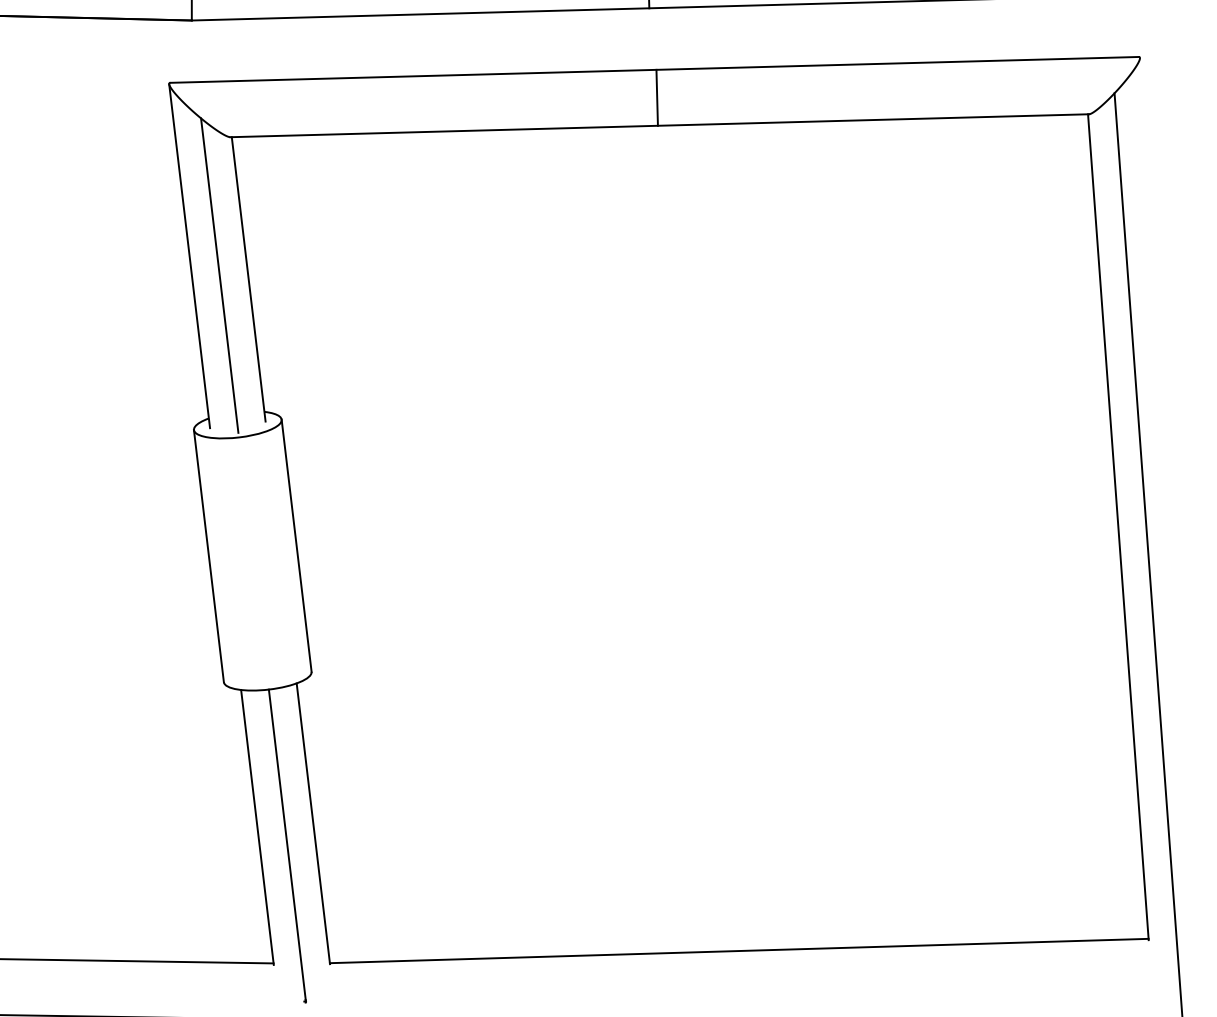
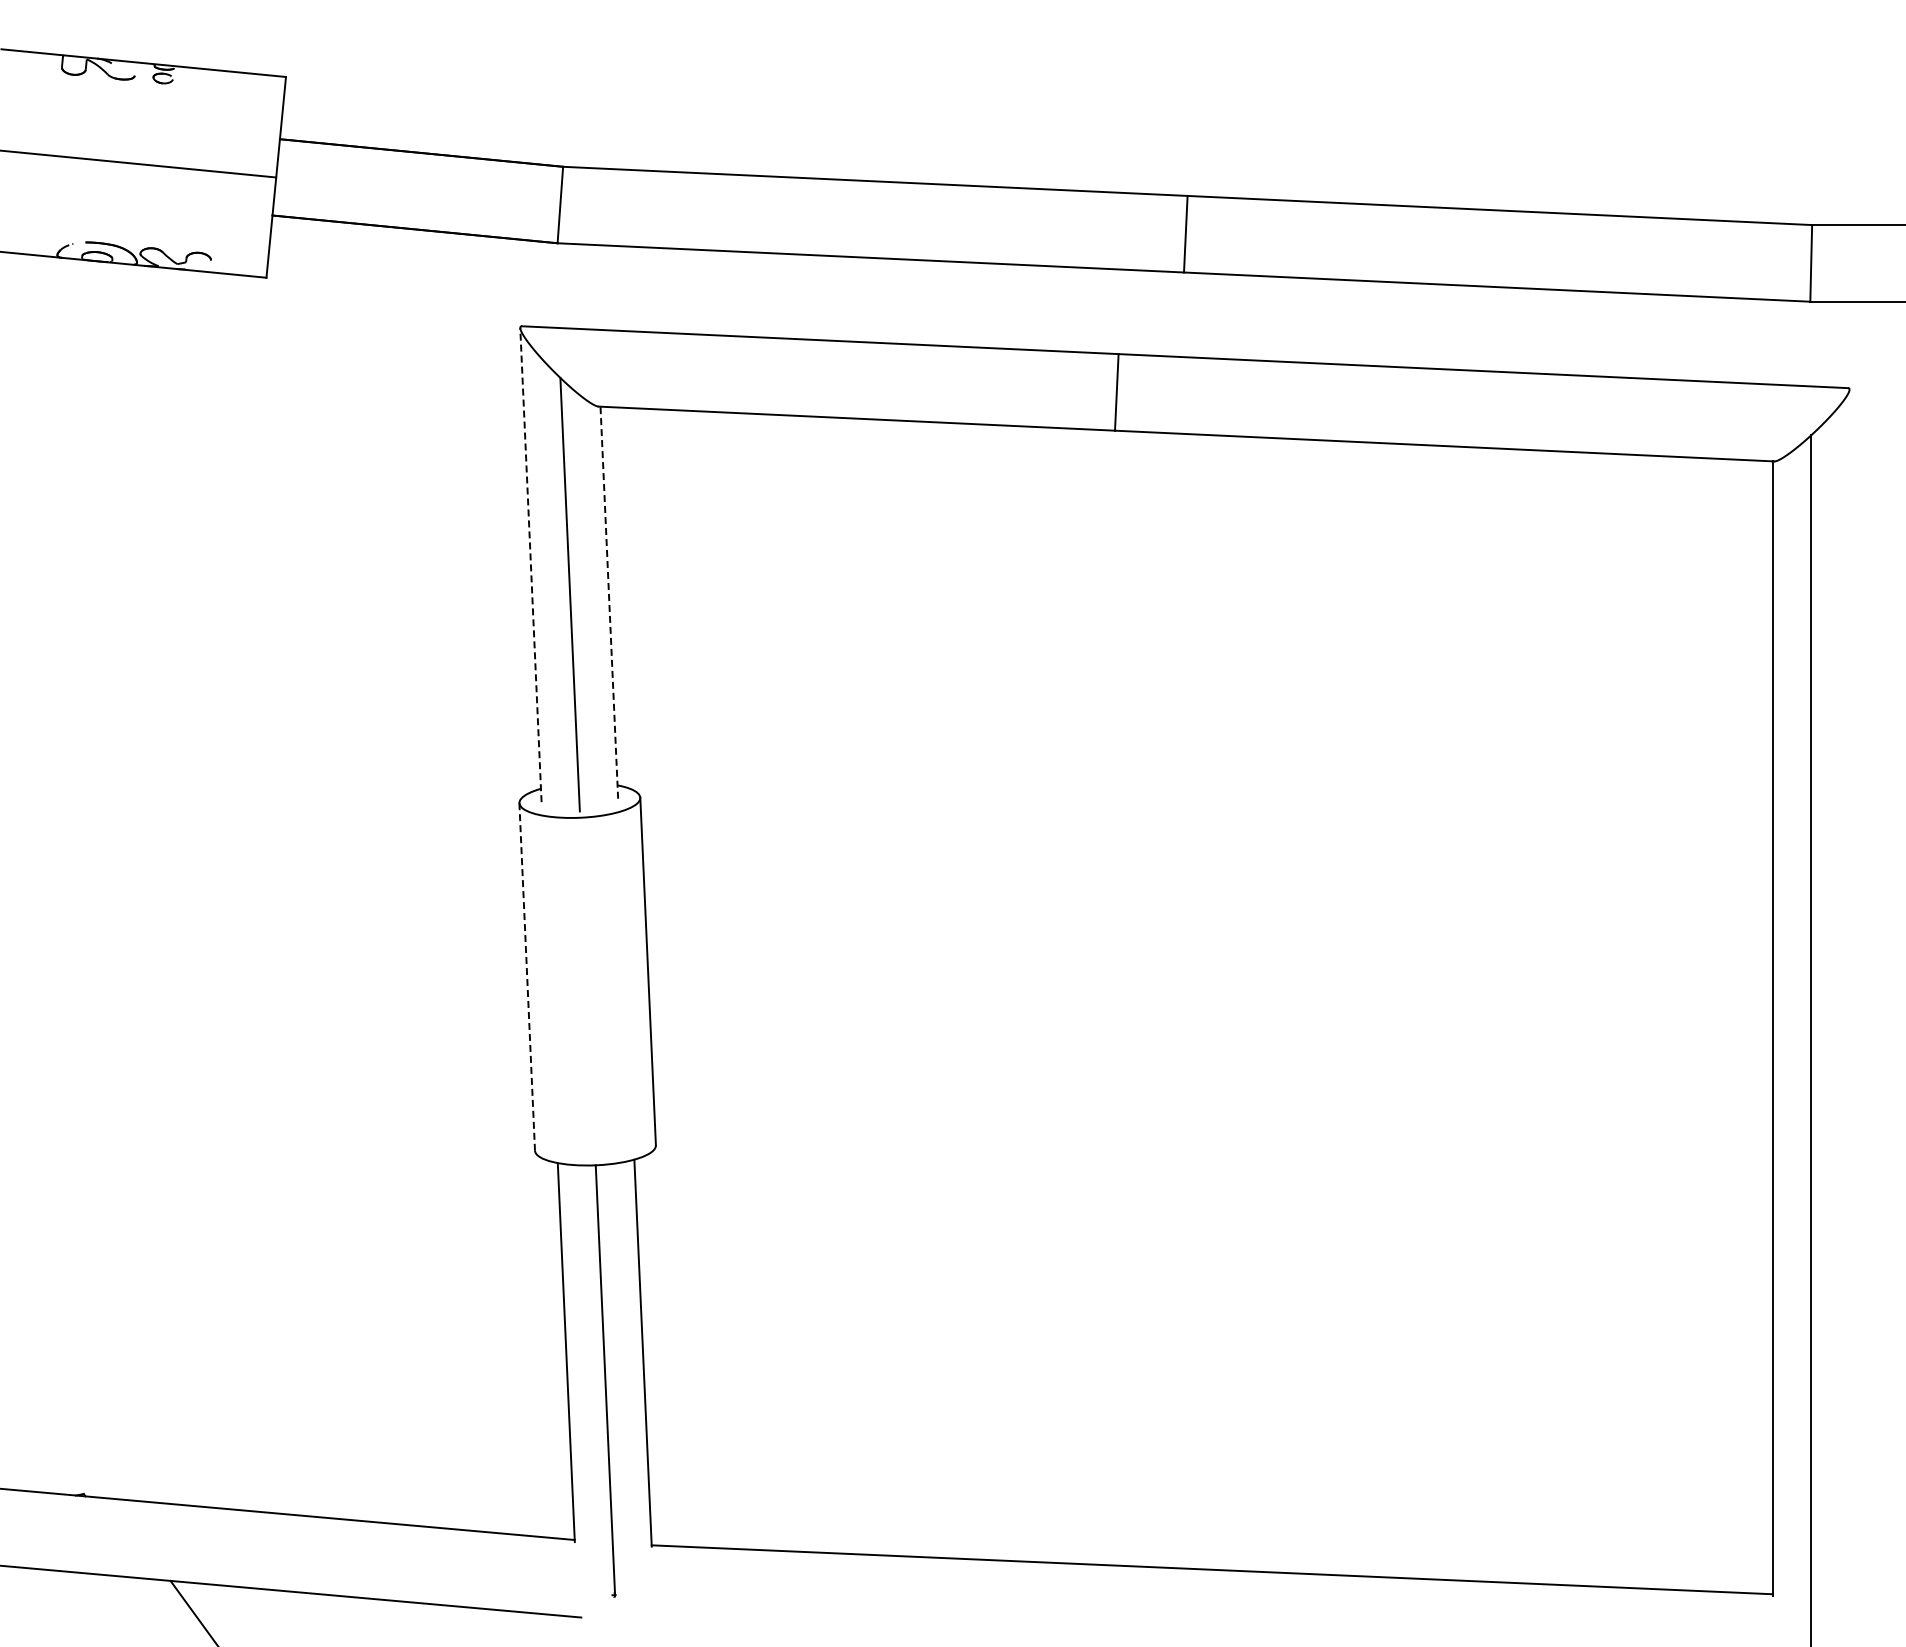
line: (656, 97) -> (1116, 392), moved
line: (189, 255) -> (530, 564), solid -> dashed
line: (248, 279) -> (609, 602), solid -> dashed
line: (209, 555) -> (527, 976), solid -> dashed

